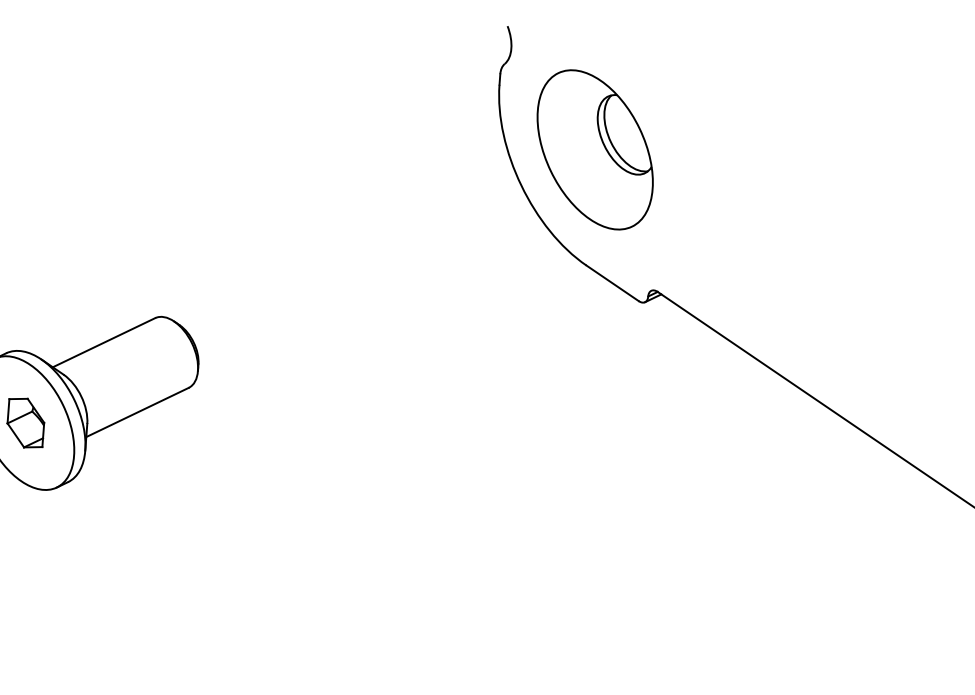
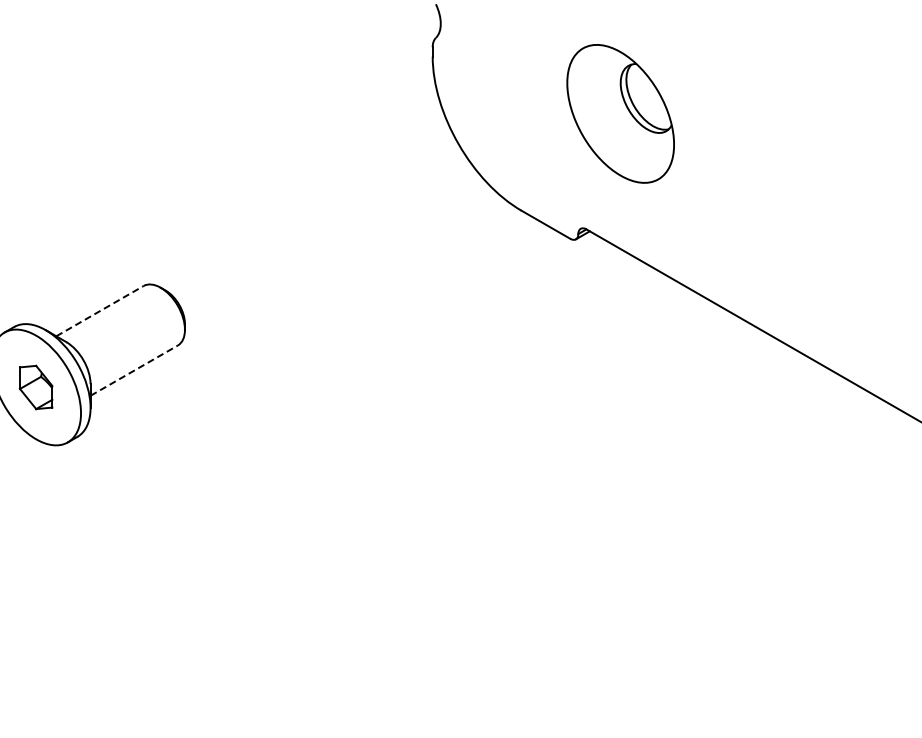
part: (595, 149) -> (620, 113), moved
line: (104, 342) -> (100, 310), solid -> dashed
line: (137, 412) -> (134, 370), solid -> dashed

